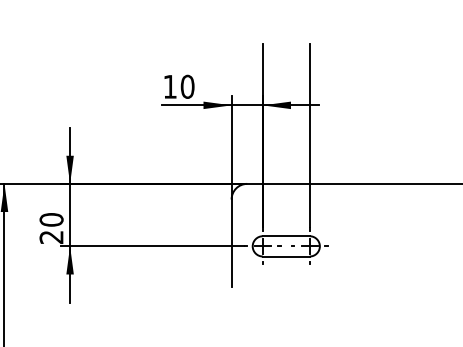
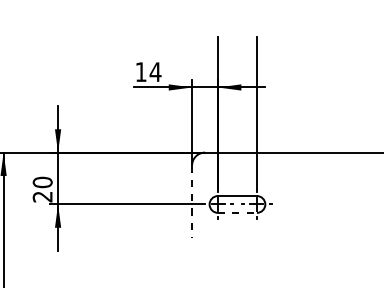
text: (187, 86) -> (155, 71), 10 -> 14
line: (231, 243) -> (192, 202), solid -> dashed
line: (286, 256) -> (237, 212), solid -> dashed

